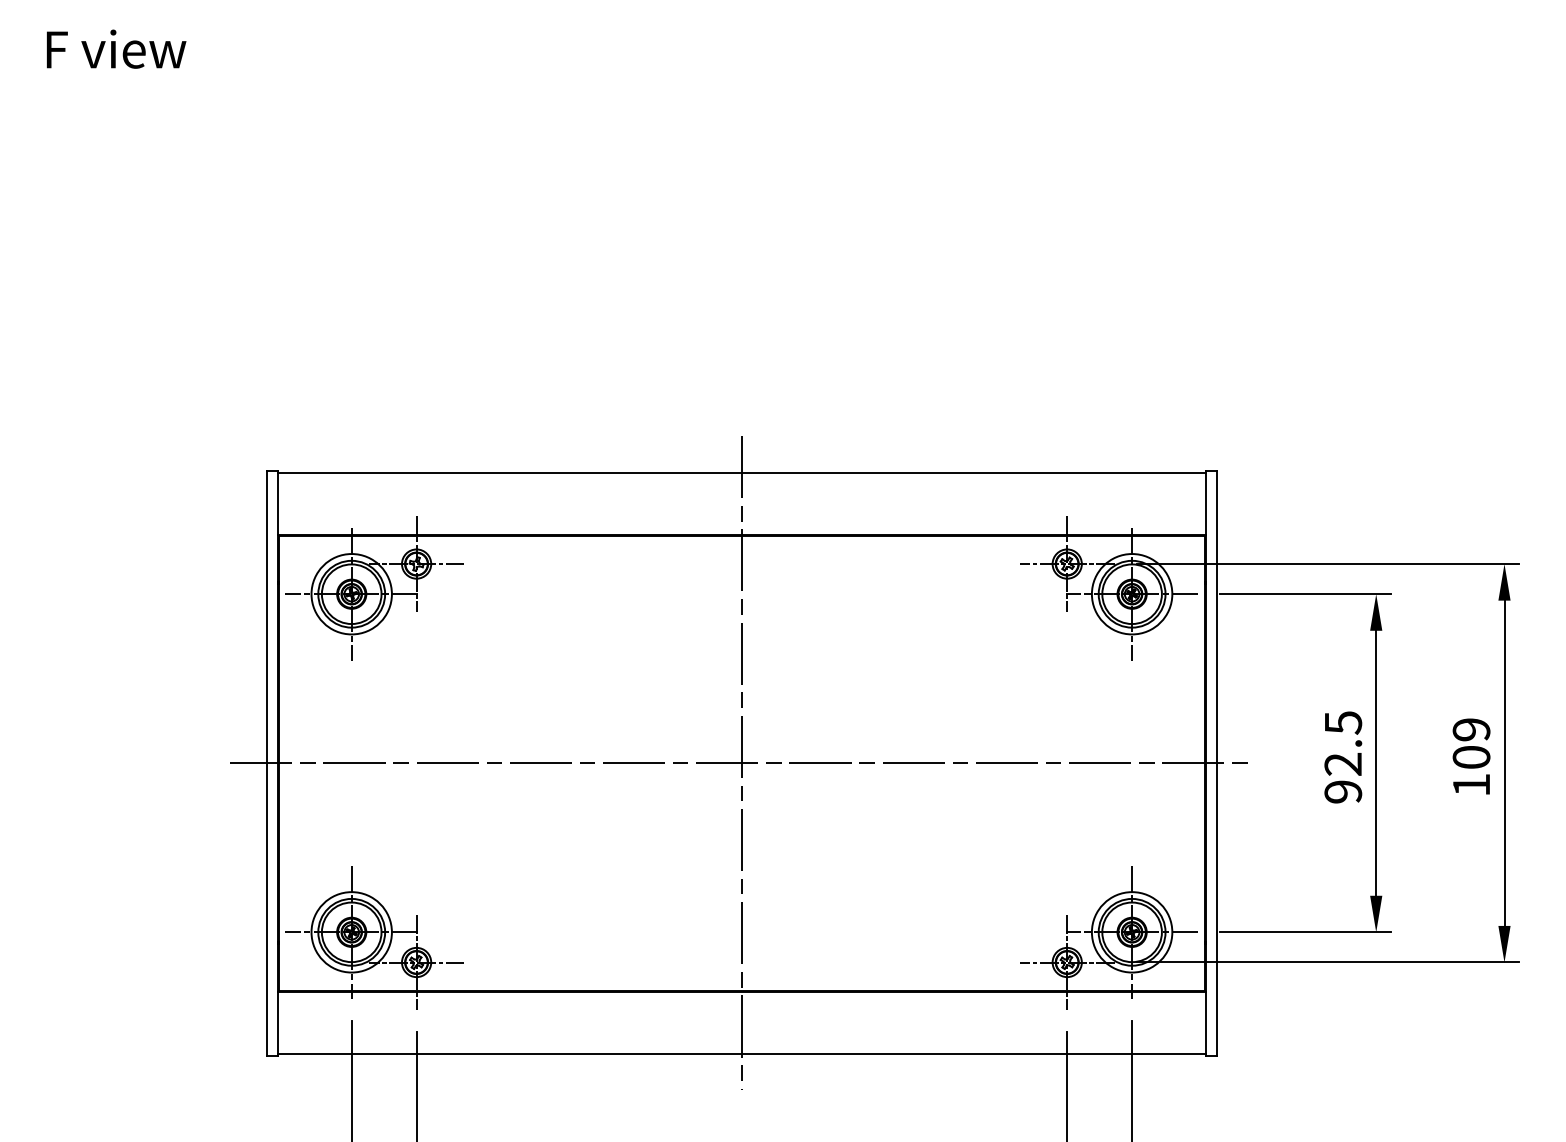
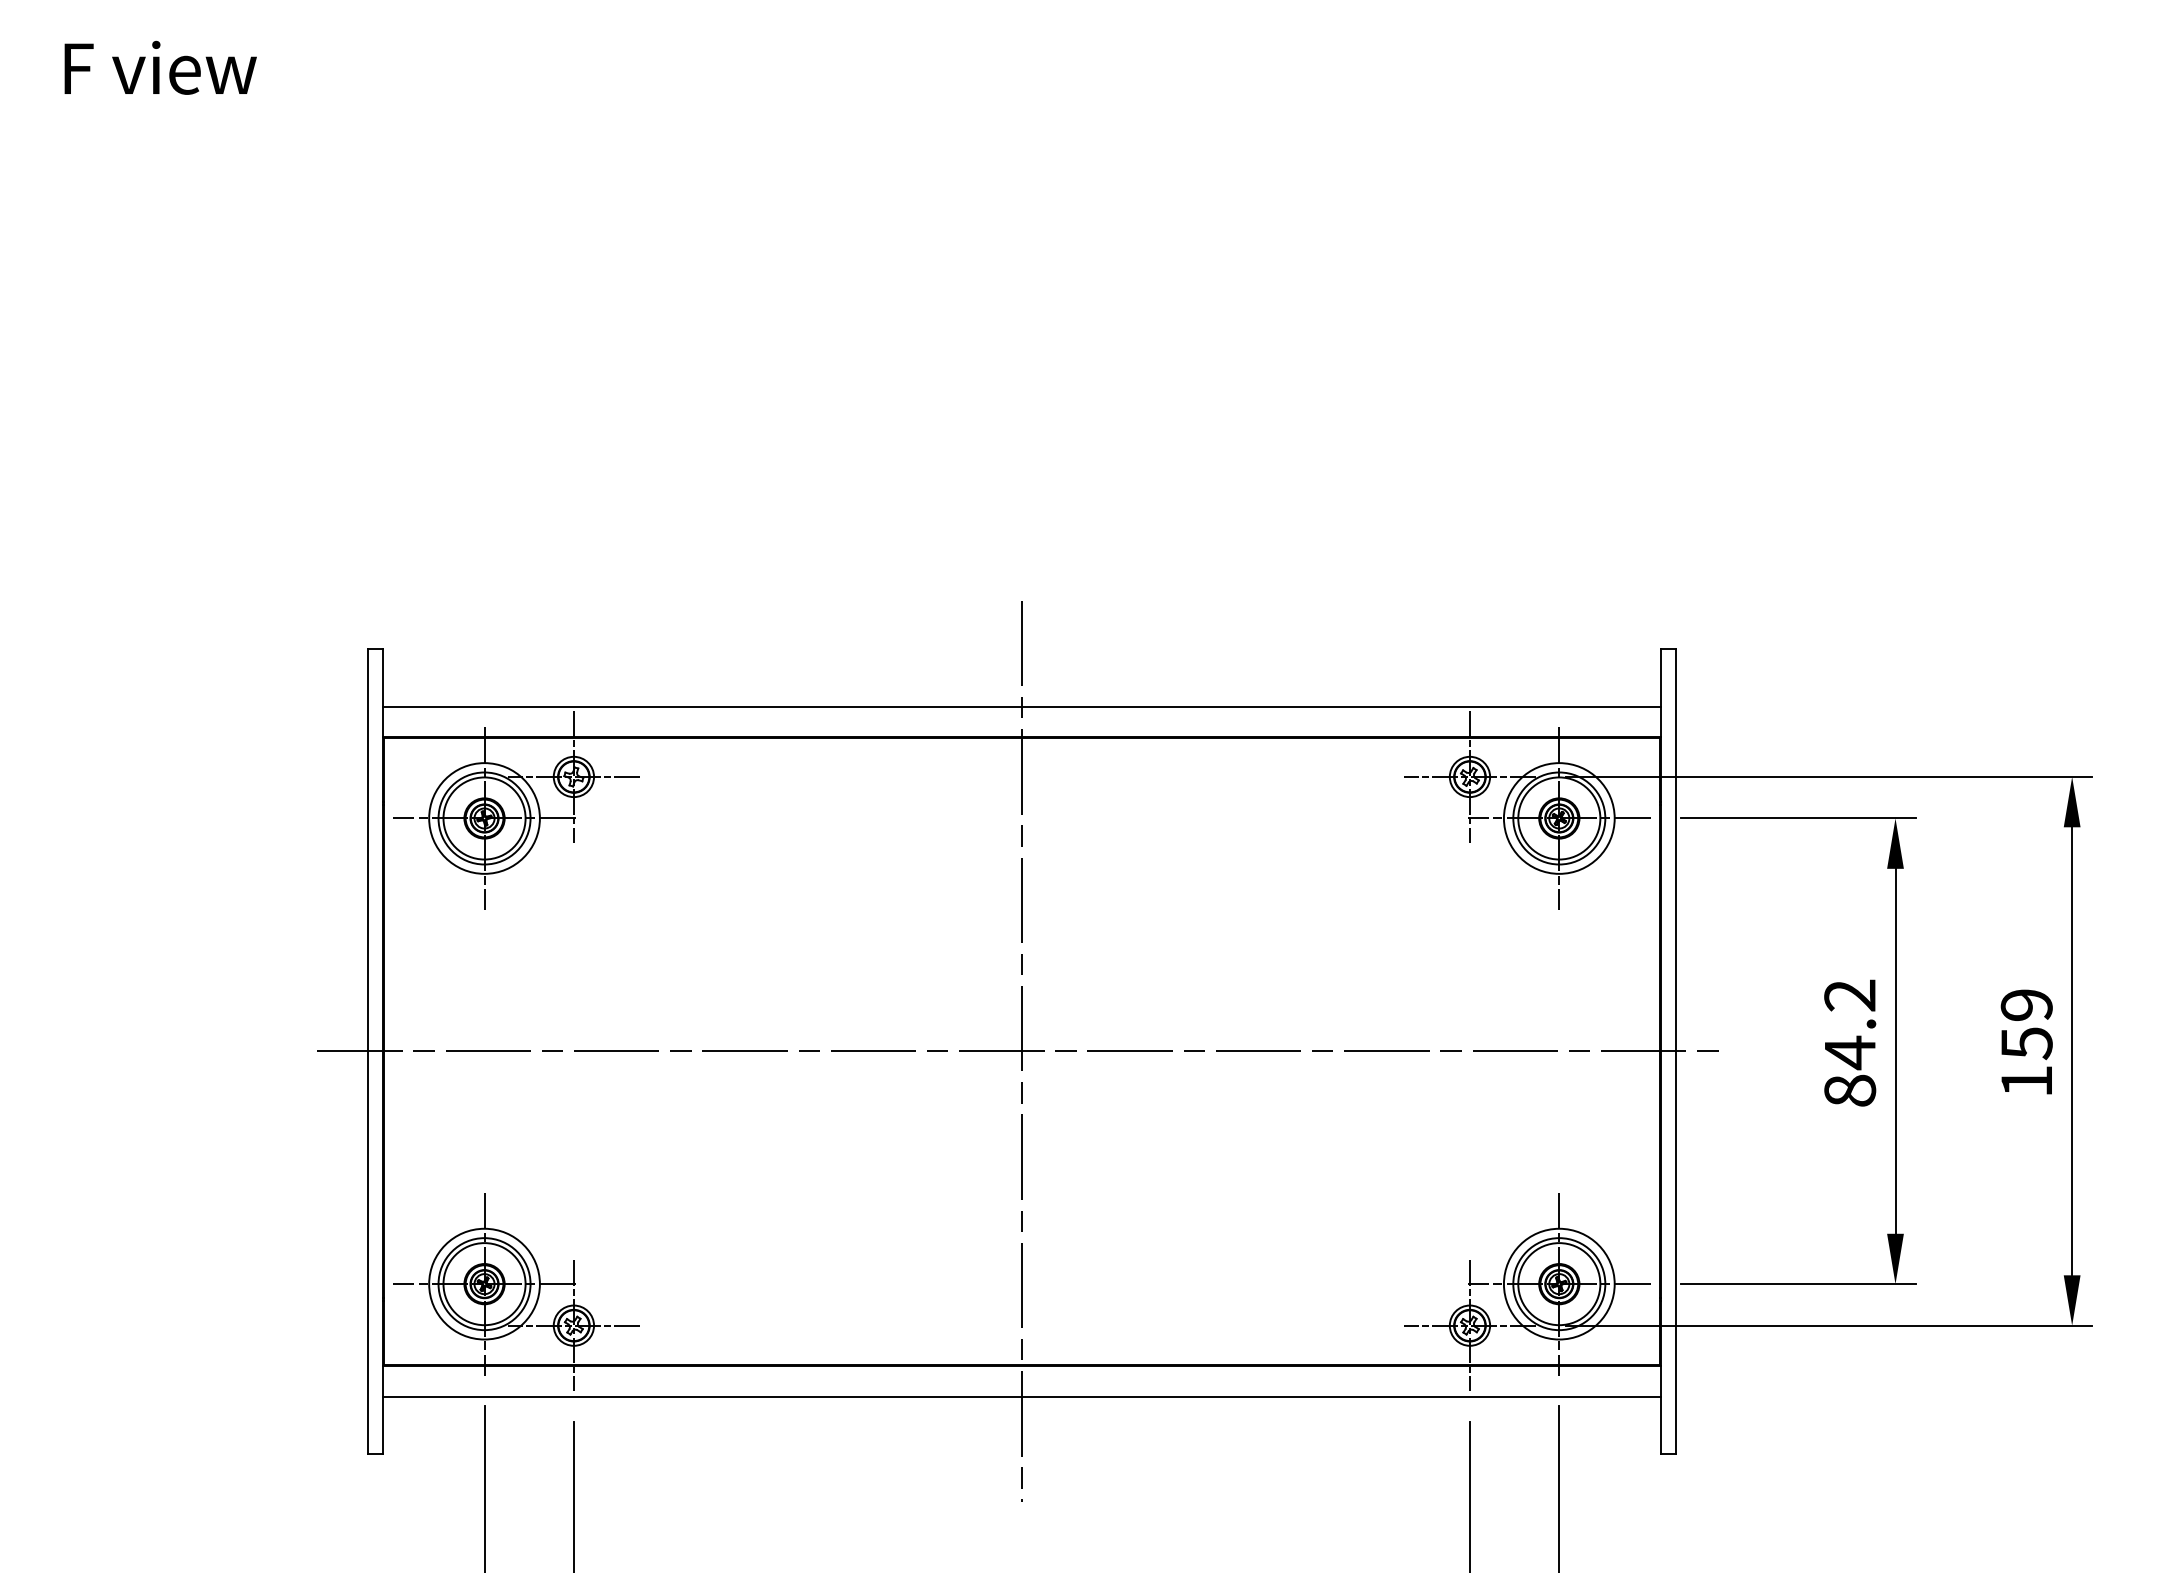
line: (741, 472) -> (1021, 707), moved
text: (1343, 756) -> (1850, 1042), 92.5 -> 84.2
text: (1471, 757) -> (2026, 1043), 109 -> 159
line: (741, 1053) -> (1021, 1396), moved

